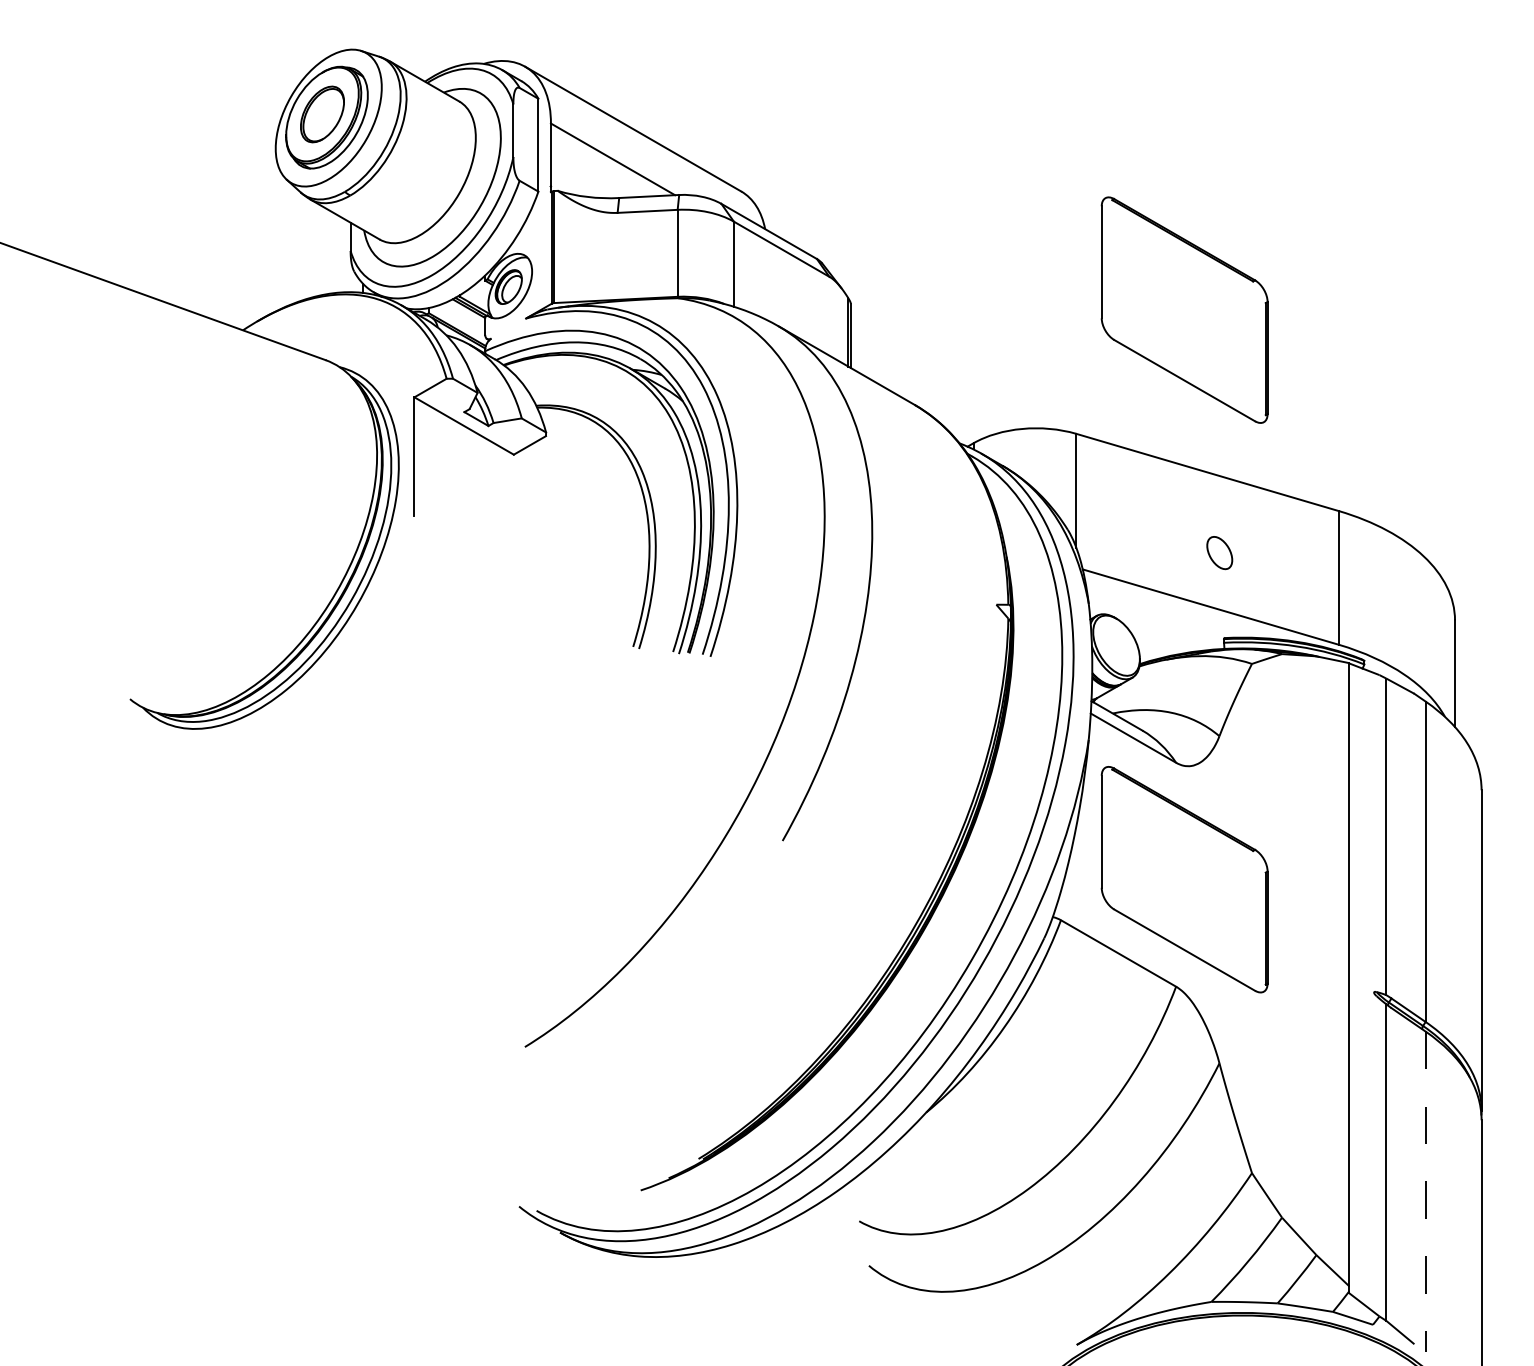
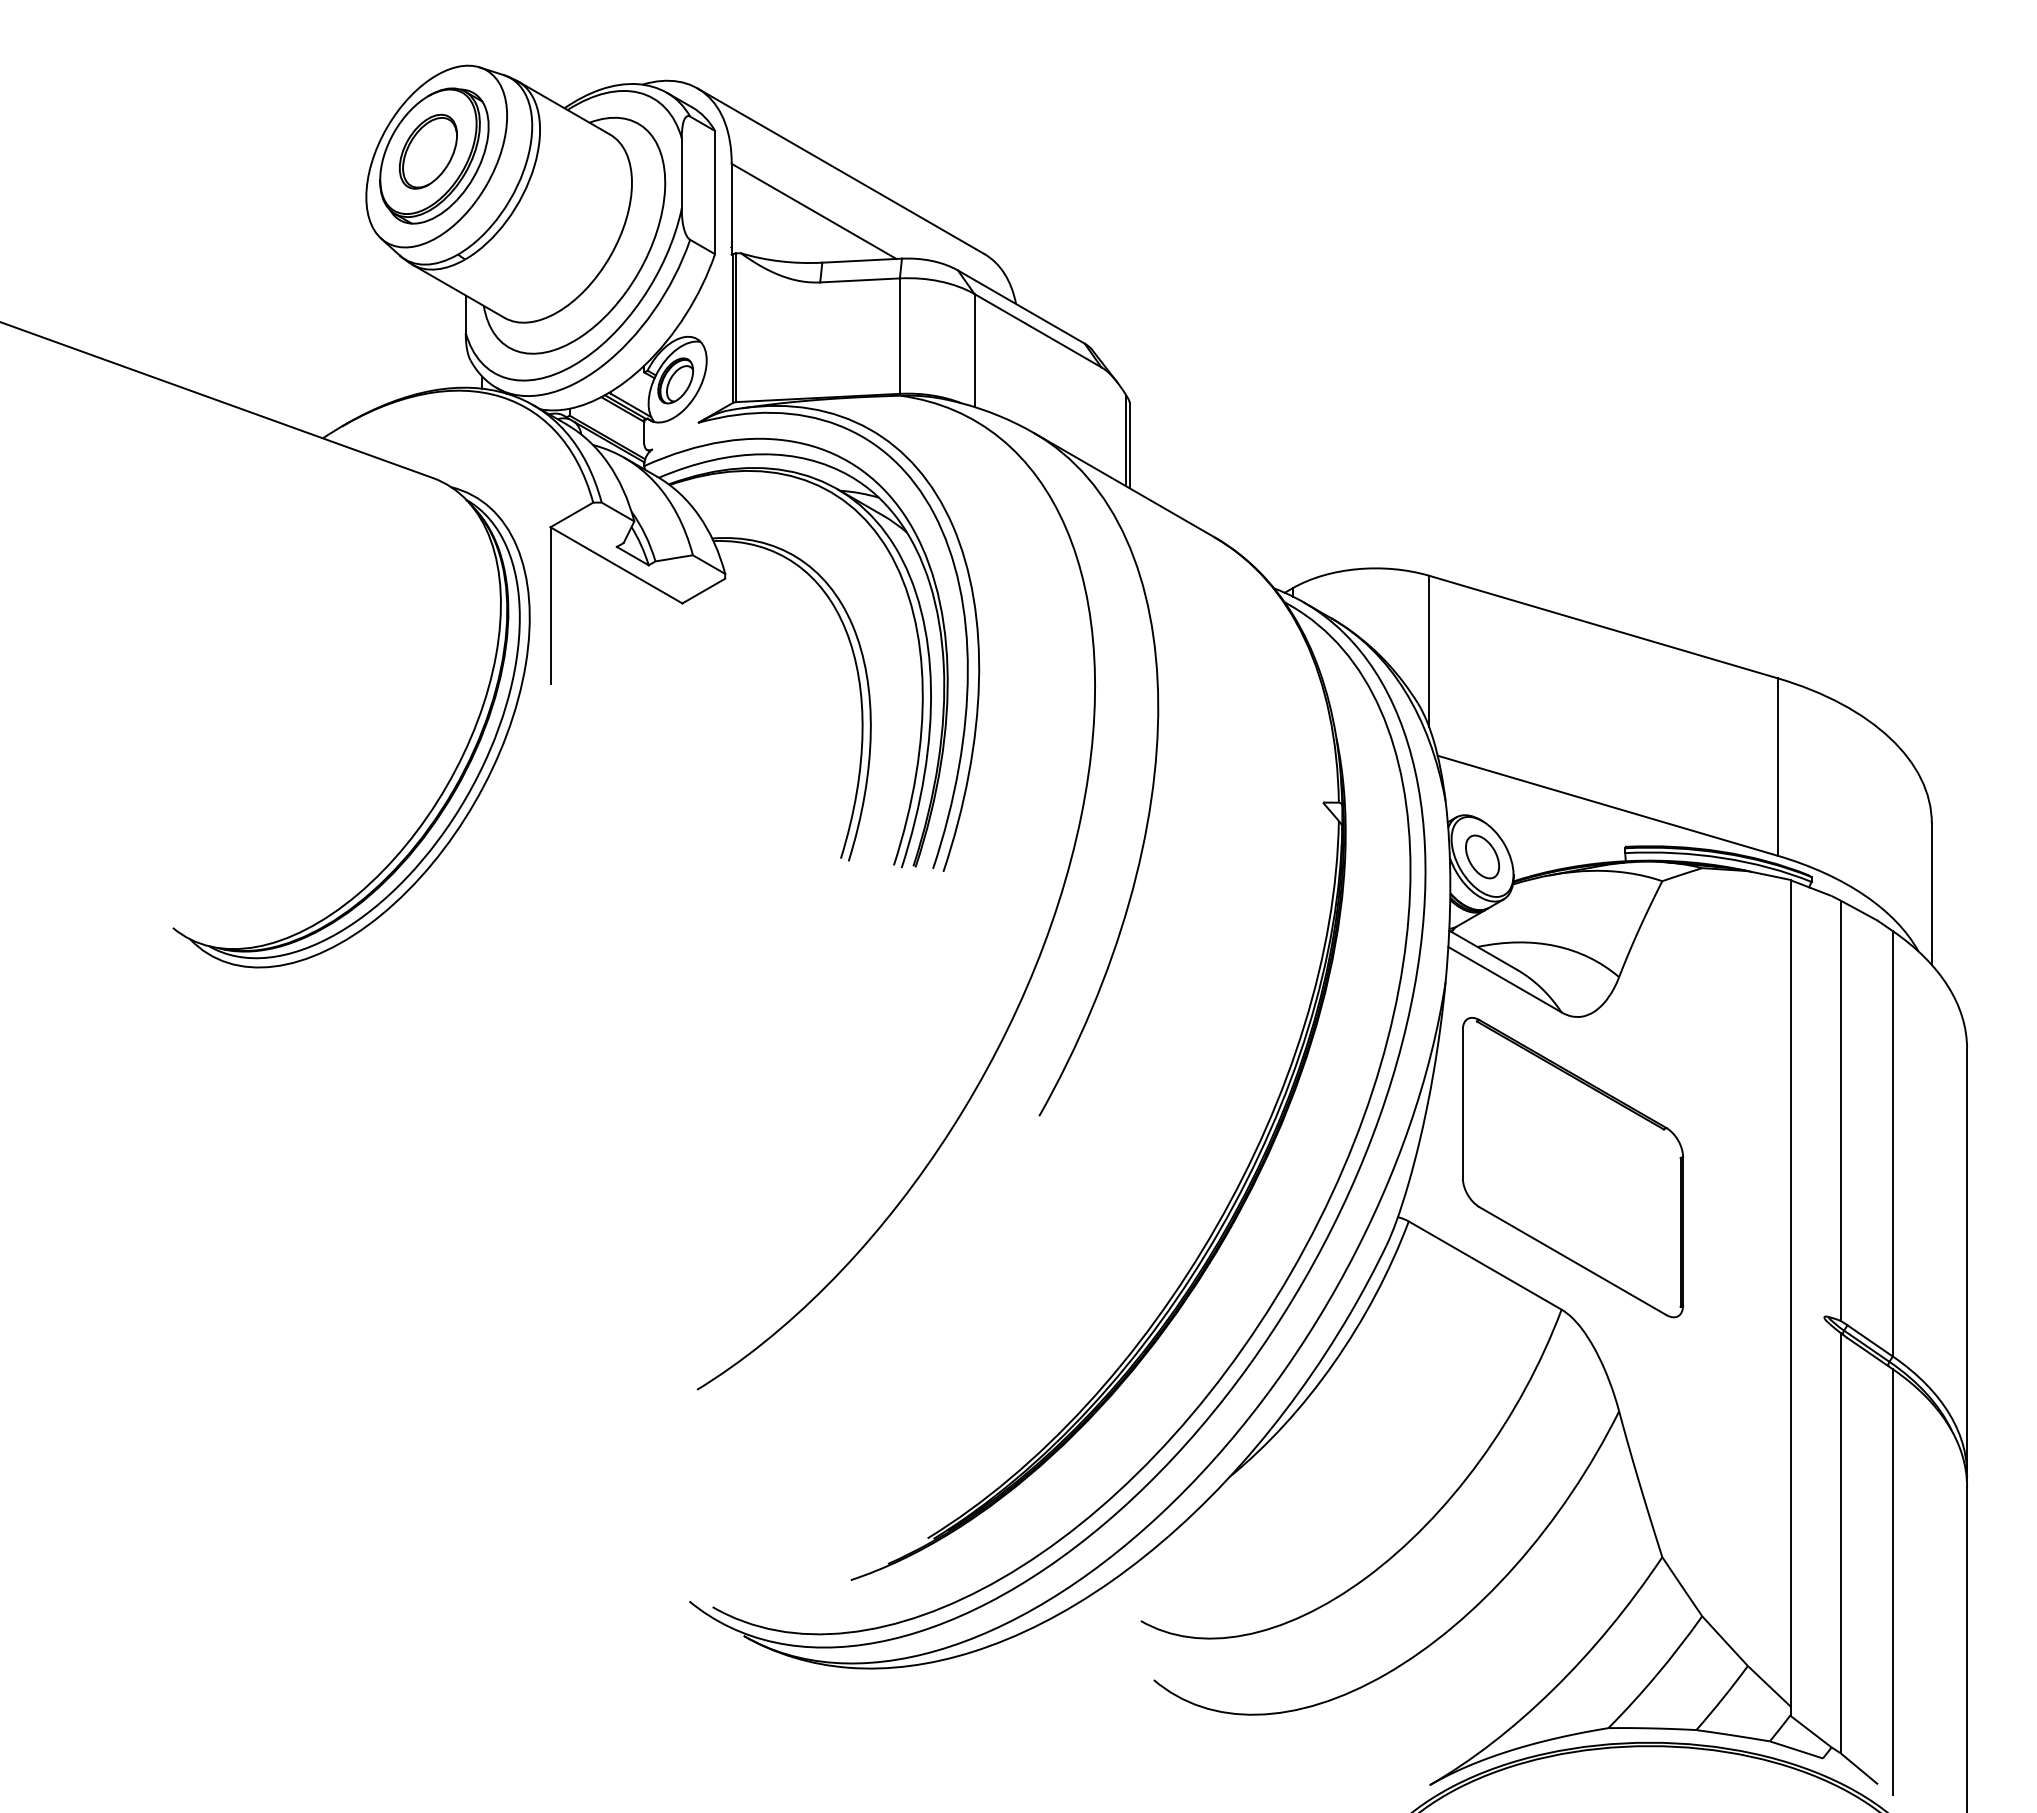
part: (1185, 310) -> (1573, 411), removed
part: (1219, 552) -> (1482, 856), moved
line: (1425, 1191) -> (1892, 1581), dashed -> solid

